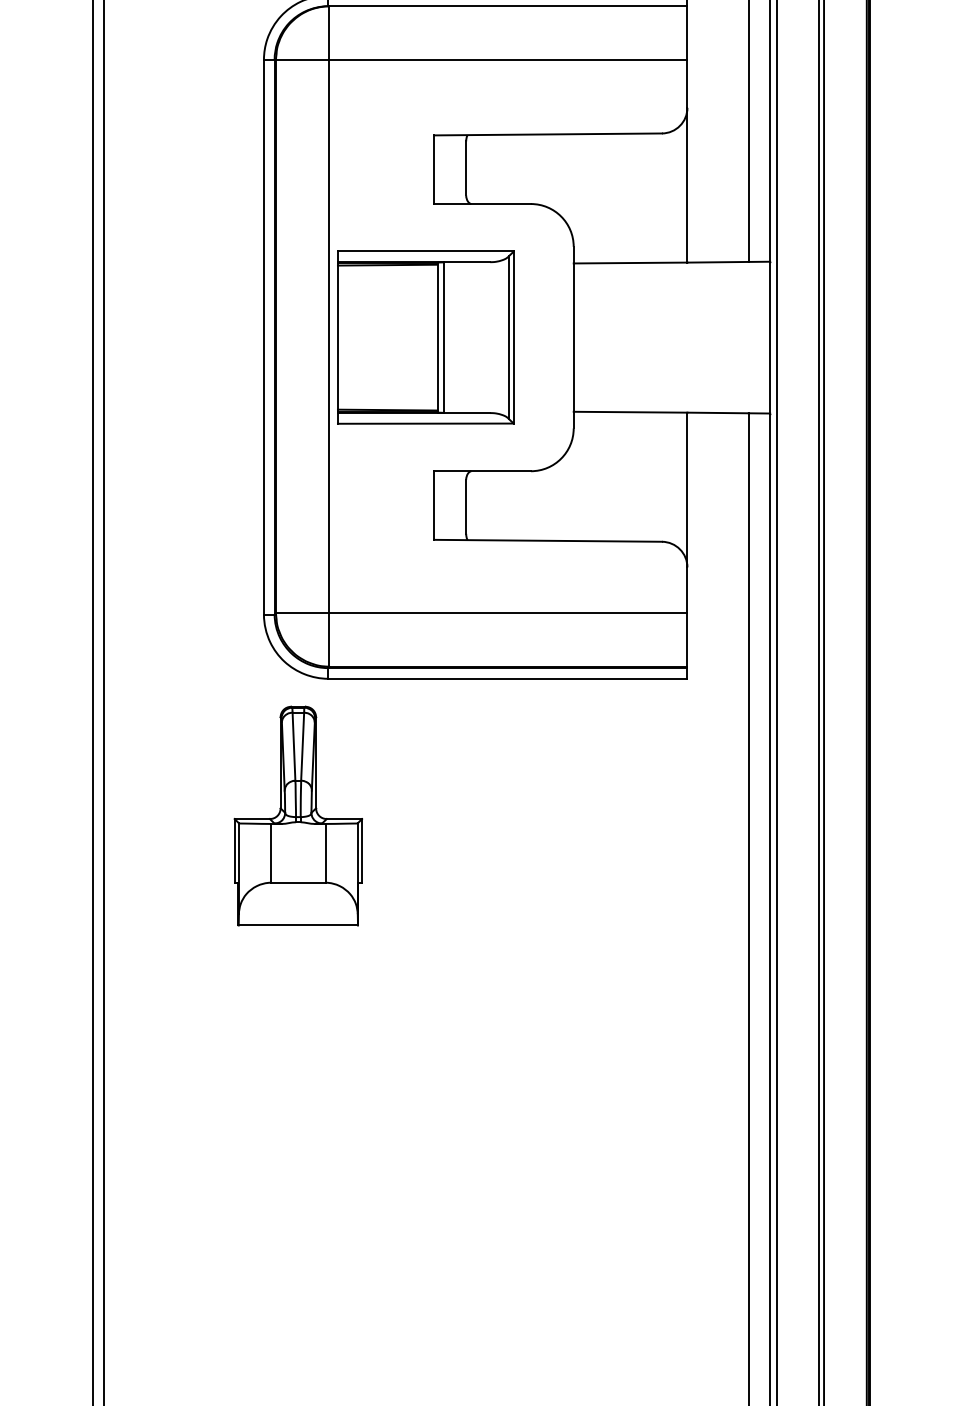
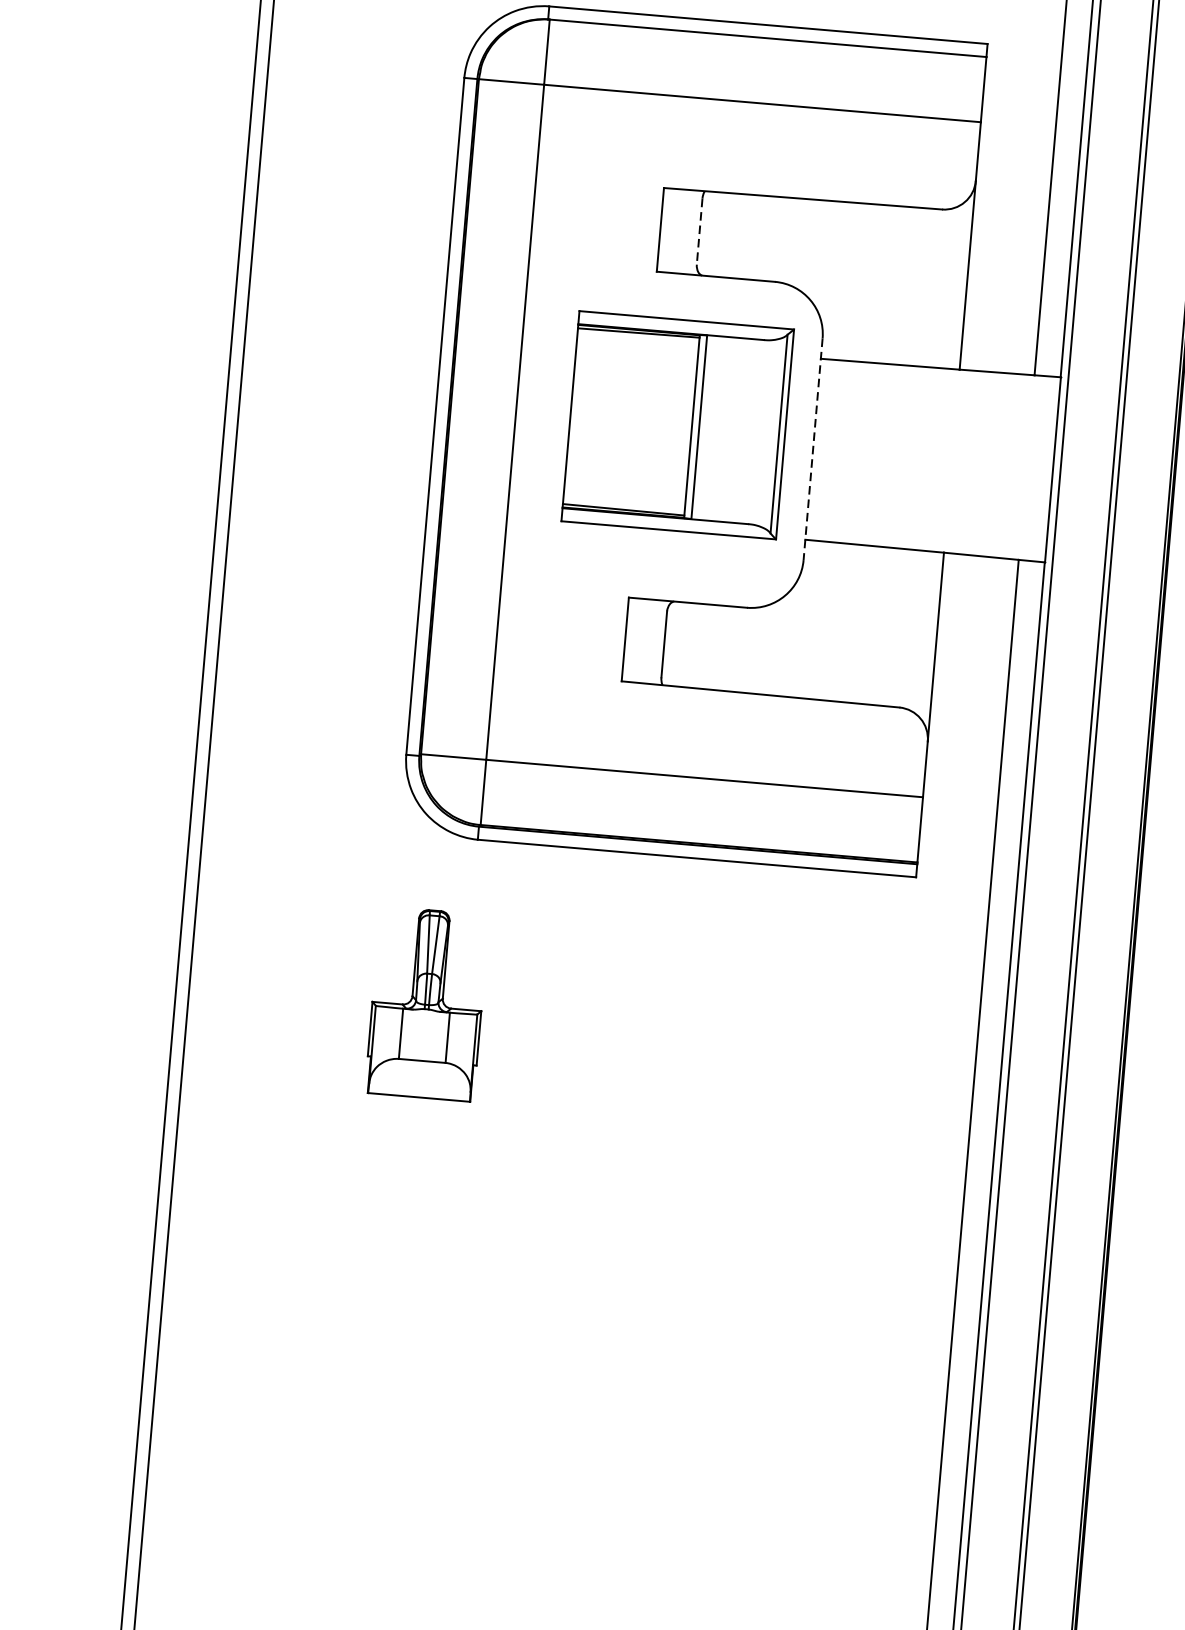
line: (466, 168) -> (700, 231), solid -> dashed
part: (425, 337) -> (677, 425), moved
line: (573, 337) -> (812, 449), solid -> dashed
part: (297, 815) -> (426, 1003), size x0.7

